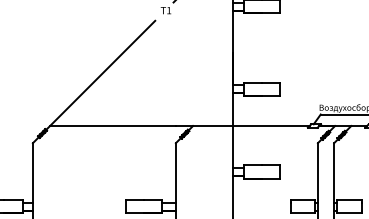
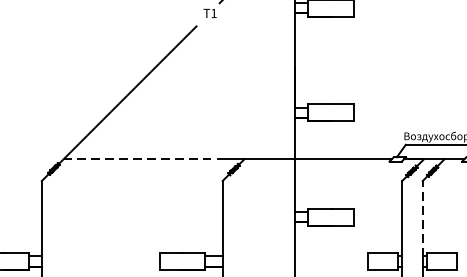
line: (112, 126) -> (142, 159), solid -> dashed
line: (334, 172) -> (423, 218), solid -> dashed

